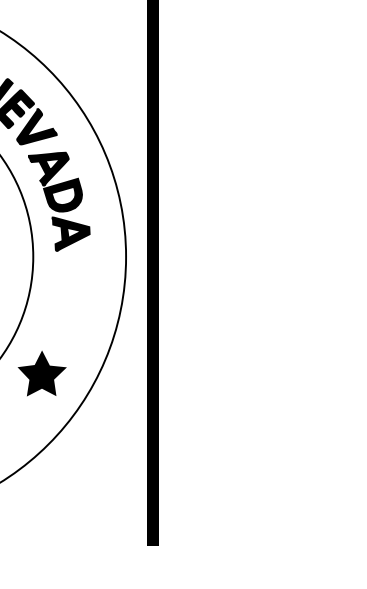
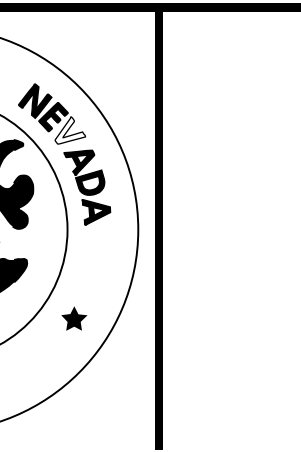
fill: (37, 126) -> (70, 130), removed
part: (42, 373) -> (74, 318), size x0.7

